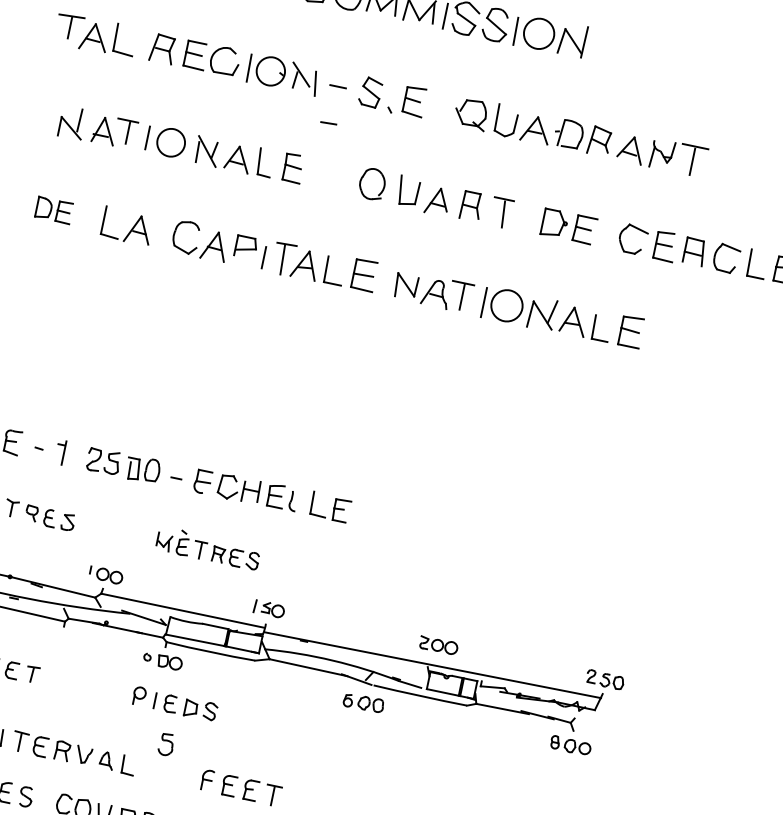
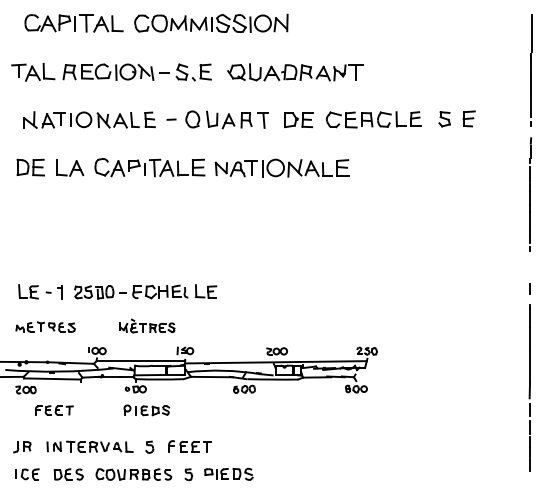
line: (328, 122) -> (171, 119), moved
part: (53, 210) -> (30, 167), size x1.43
part: (166, 743) -> (149, 446), moved

